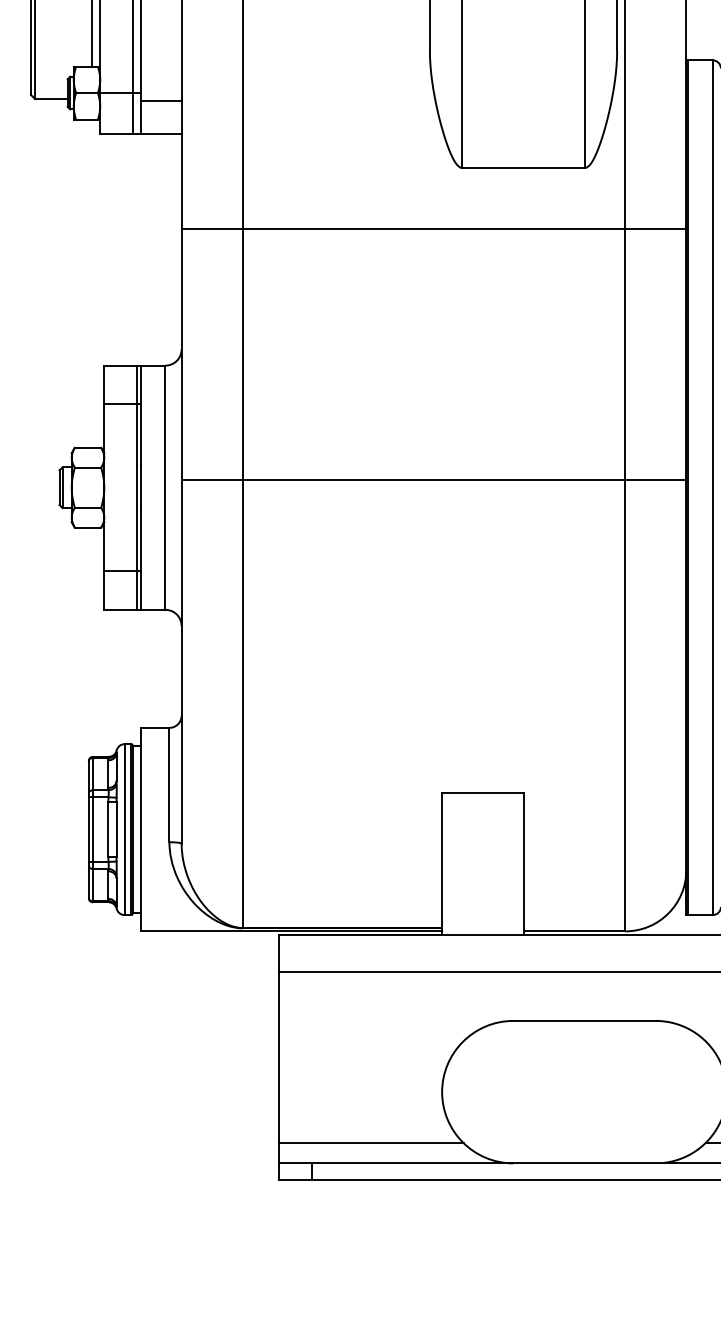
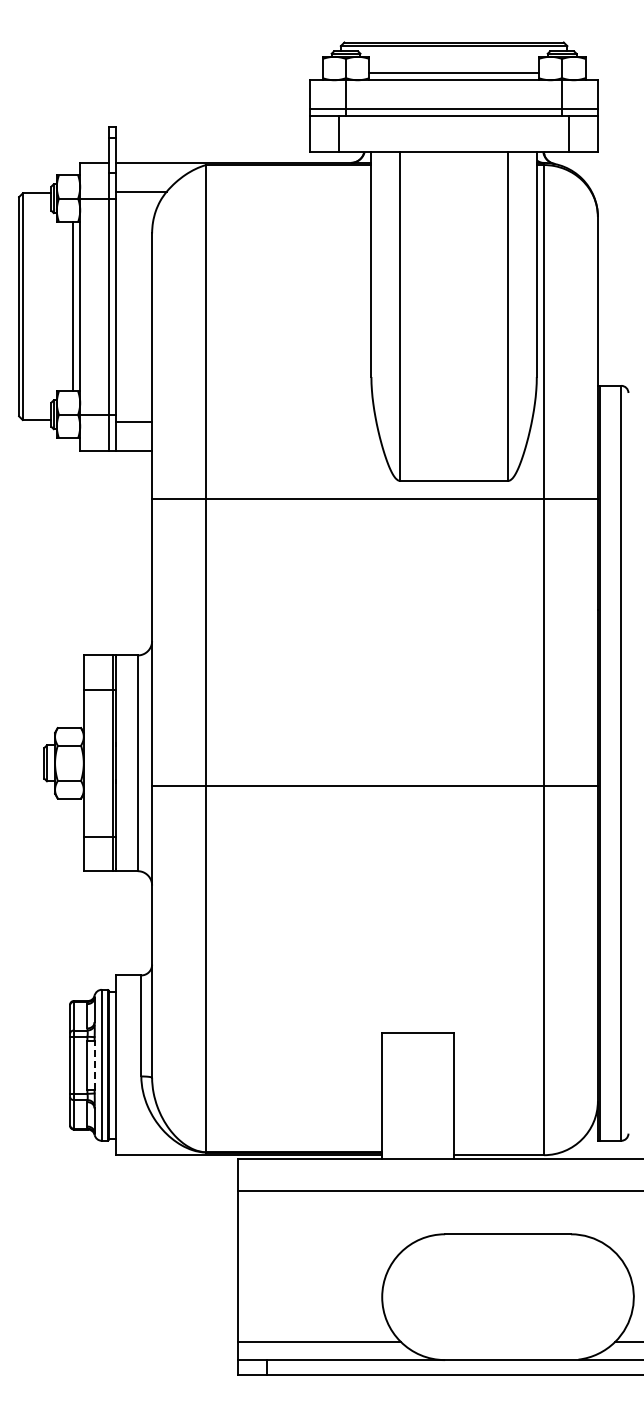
line: (433, 228) -> (374, 499), moved
line: (433, 480) -> (374, 786), moved
line: (116, 828) -> (94, 1064), solid -> dashed

